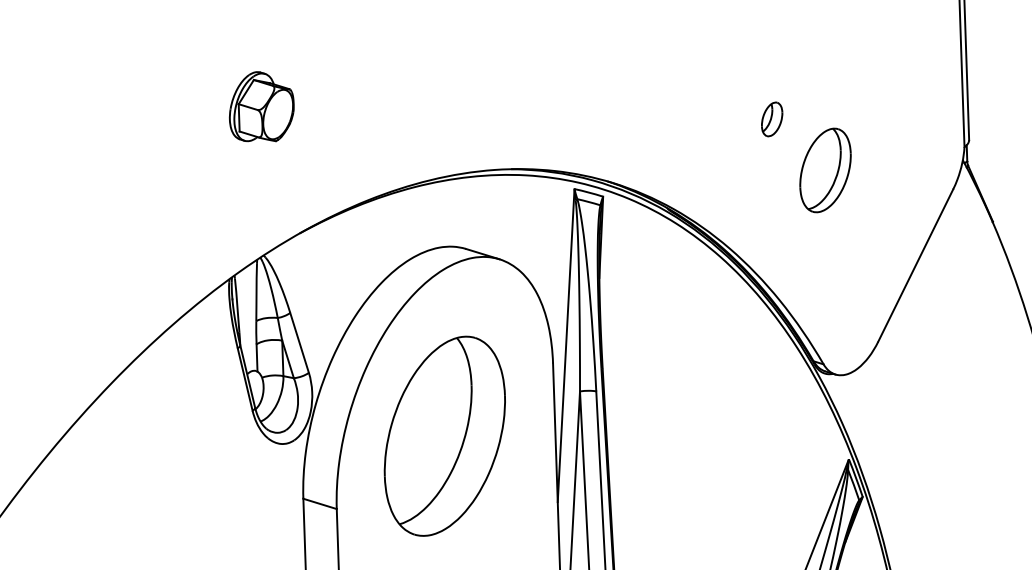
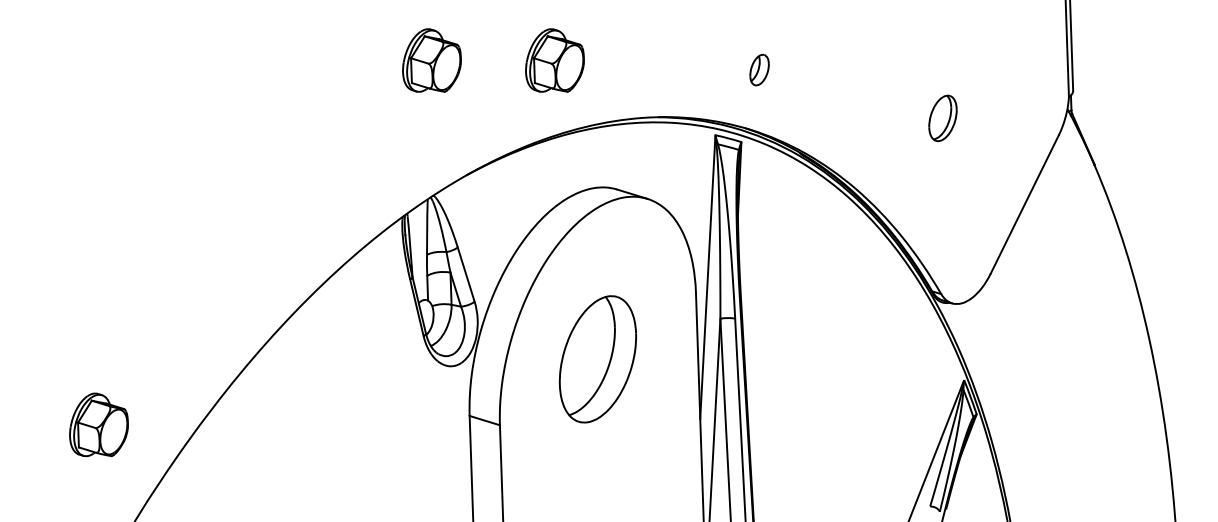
part: (396, 106) -> (554, 60), added
part: (772, 118) -> (759, 69), moved
part: (825, 170) -> (942, 118), size x0.6
part: (444, 436) -> (597, 359), size x0.7

